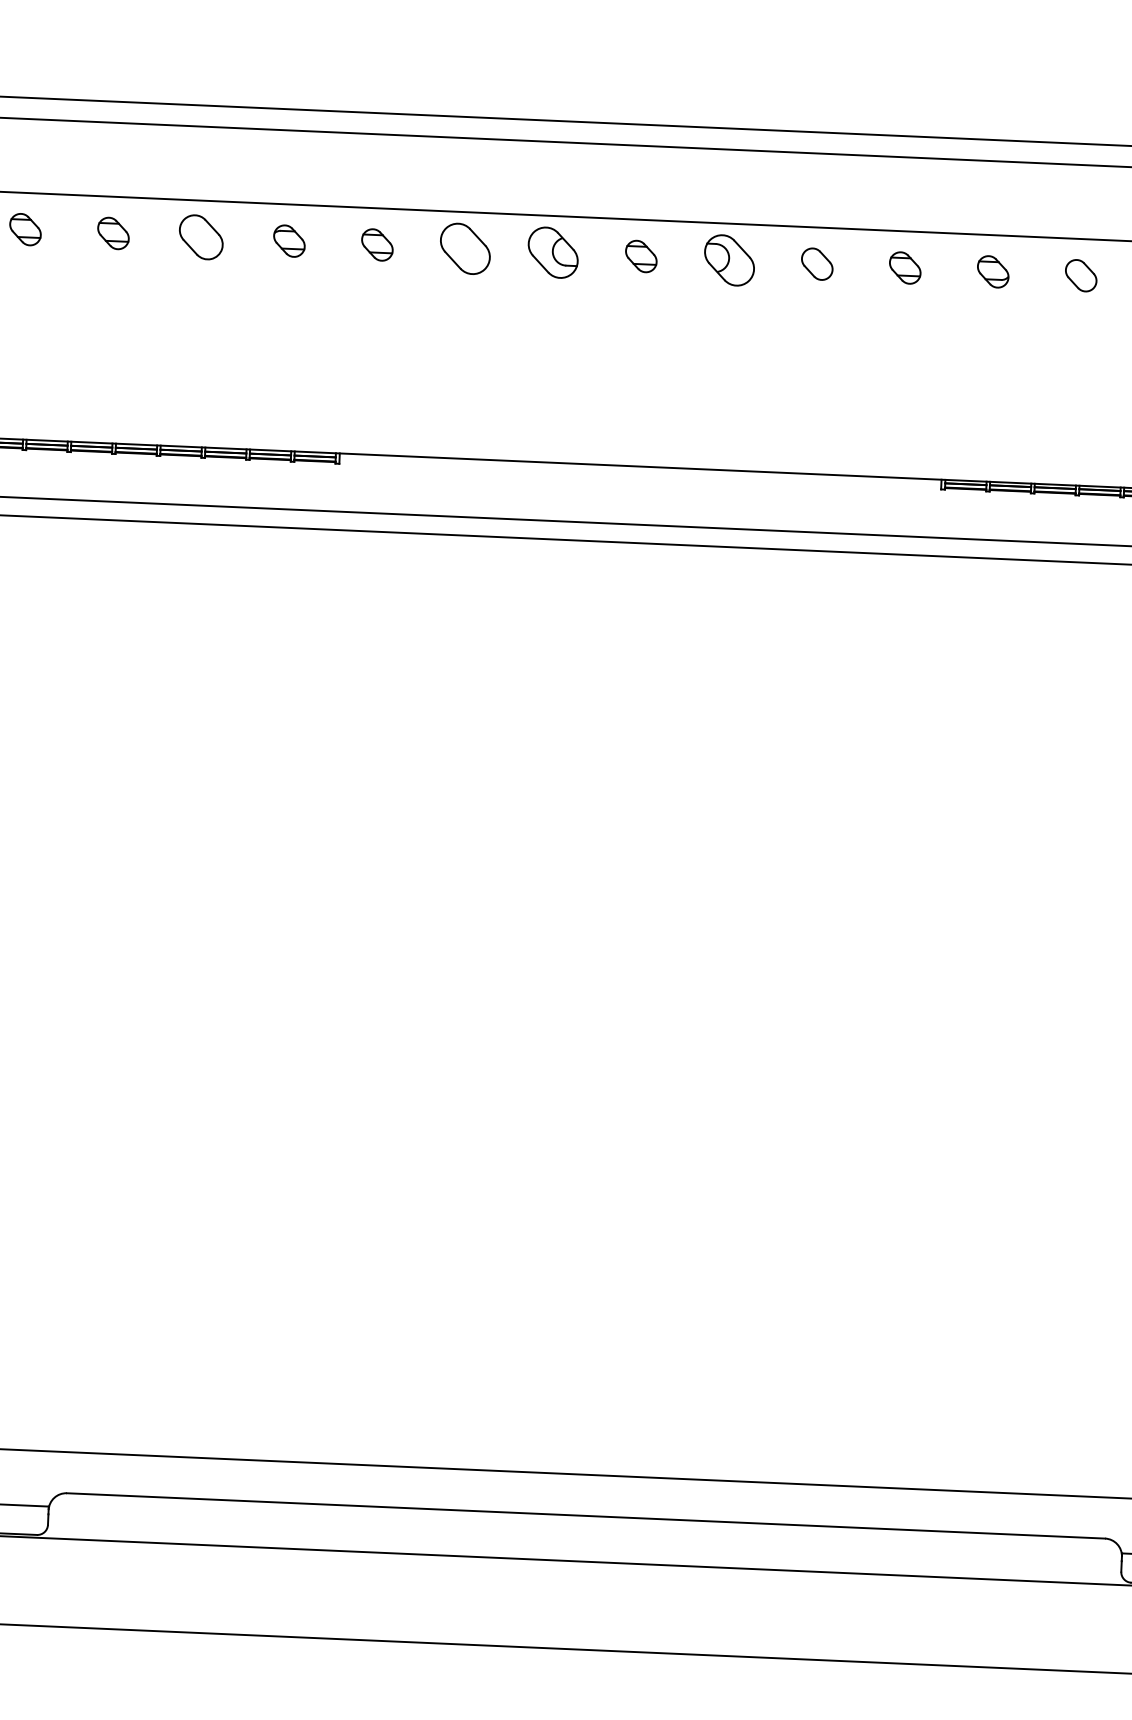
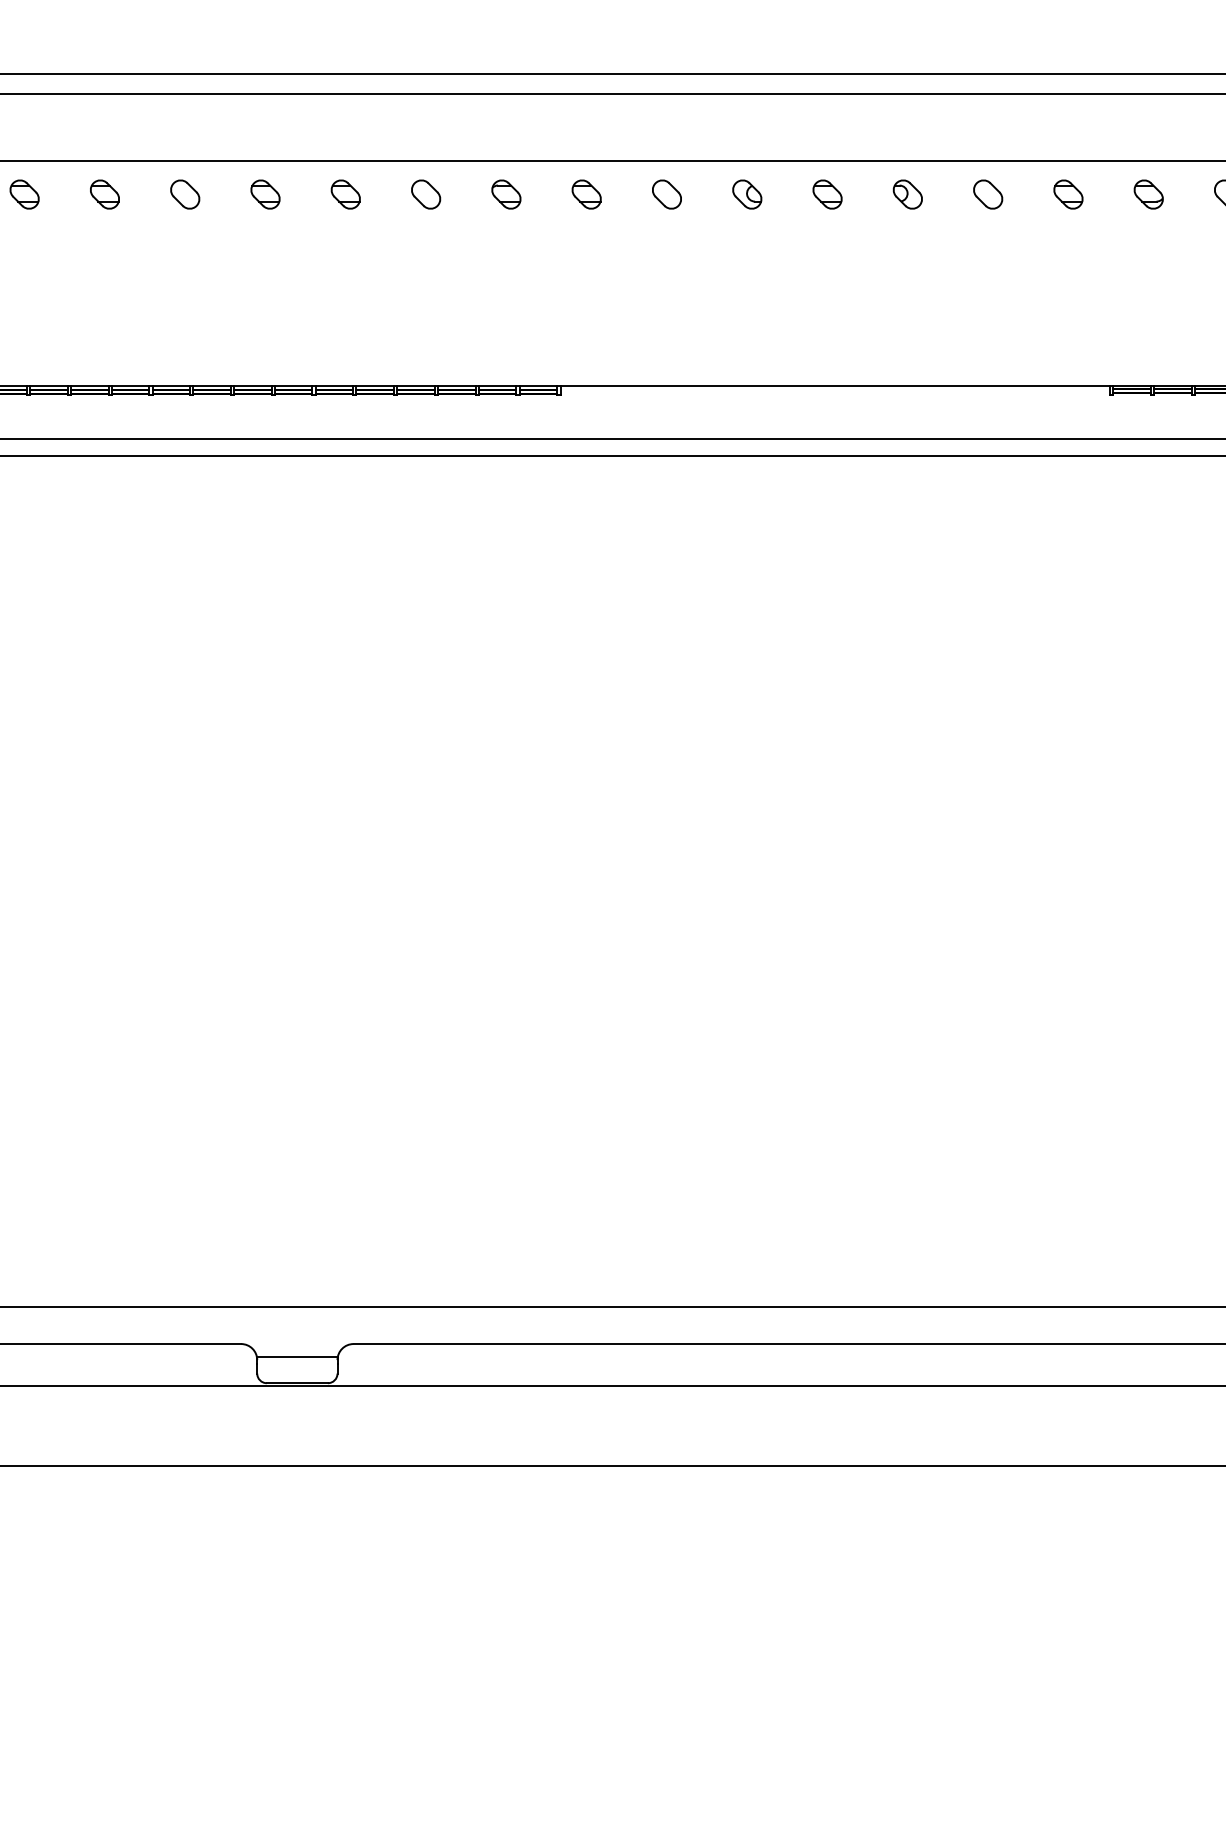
part: (201, 237) -> (426, 194), size x0.71
part: (464, 248) -> (666, 194), size x0.62
part: (553, 252) -> (747, 194), size x0.62
part: (728, 260) -> (907, 194), size x0.62

